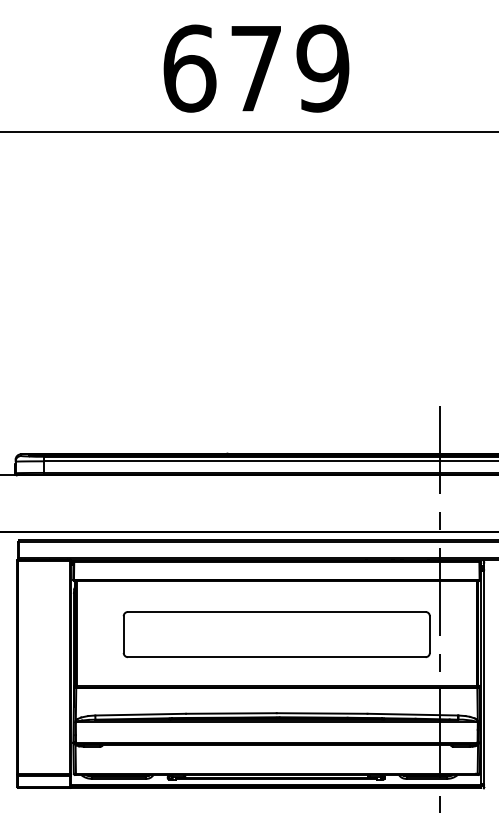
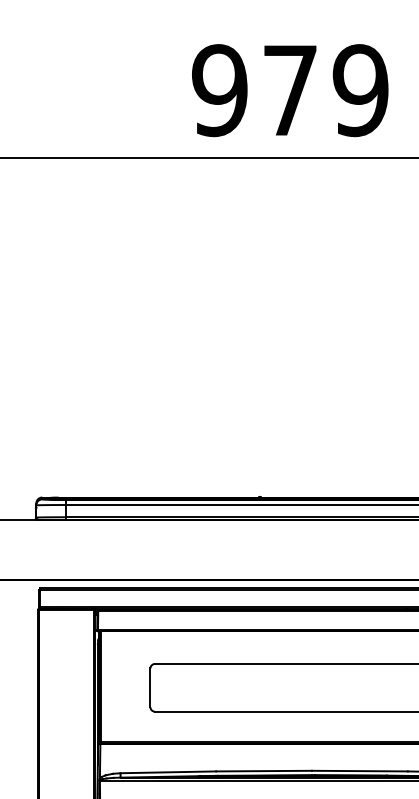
text: (189, 68) -> (219, 90), 679 -> 979

